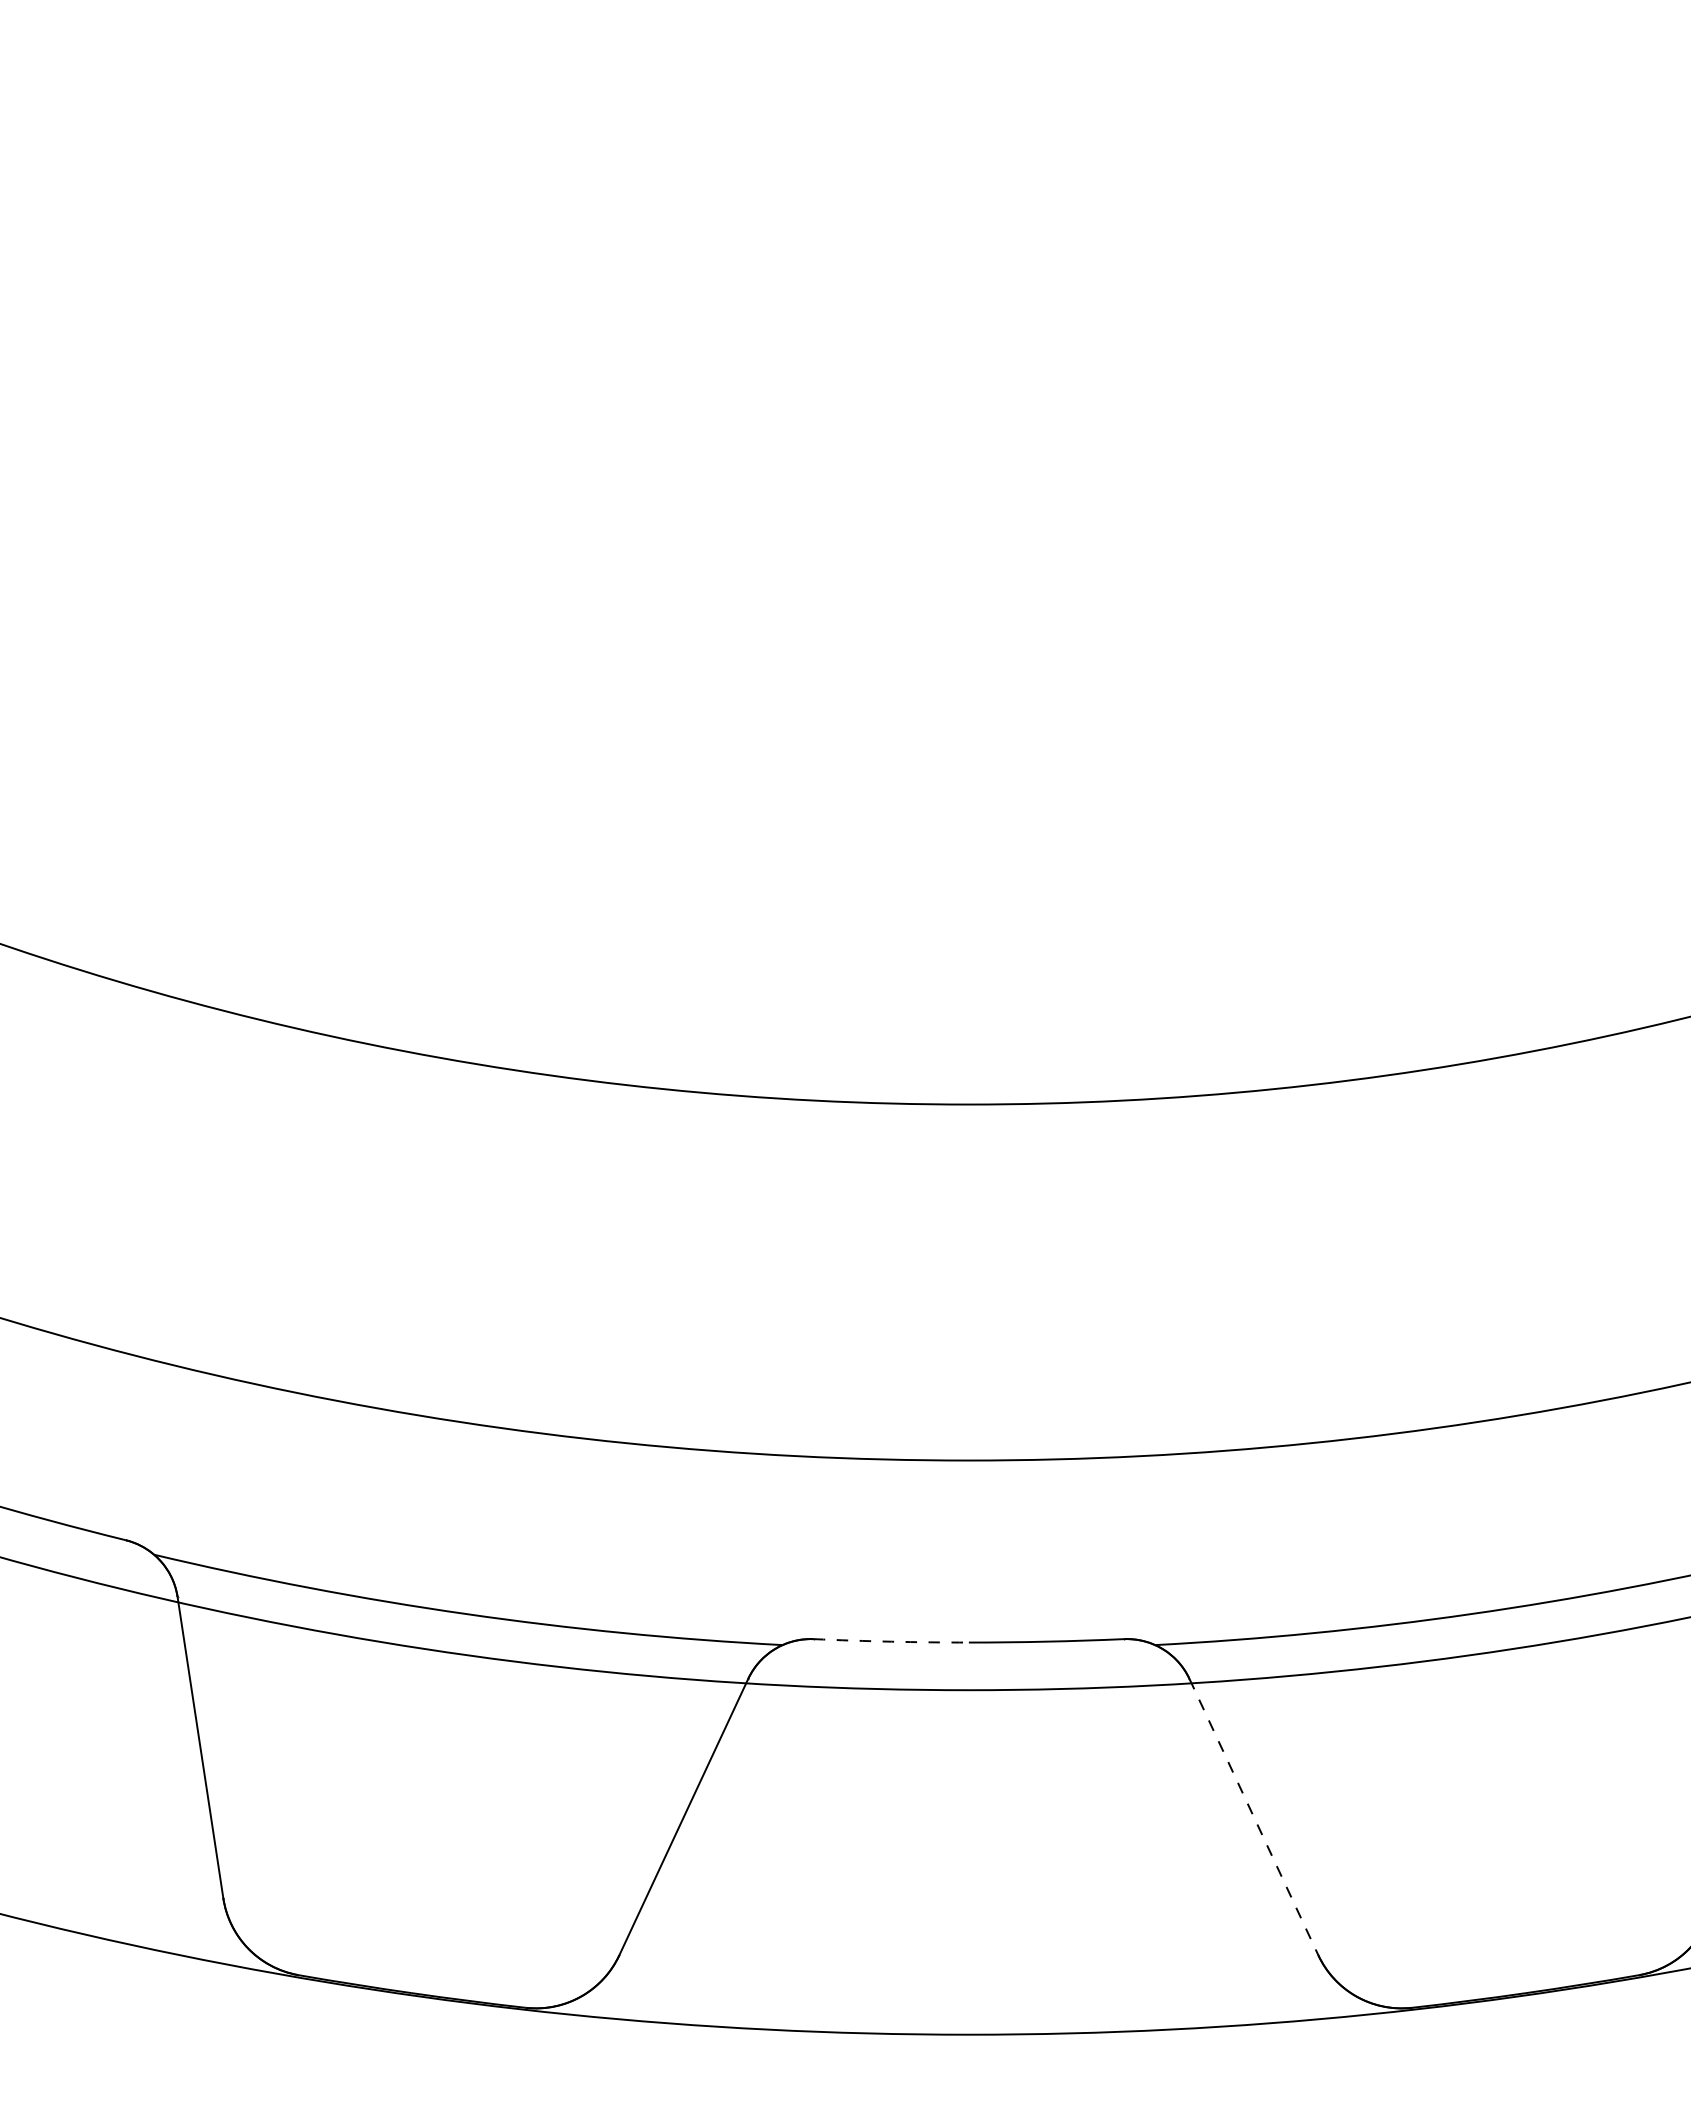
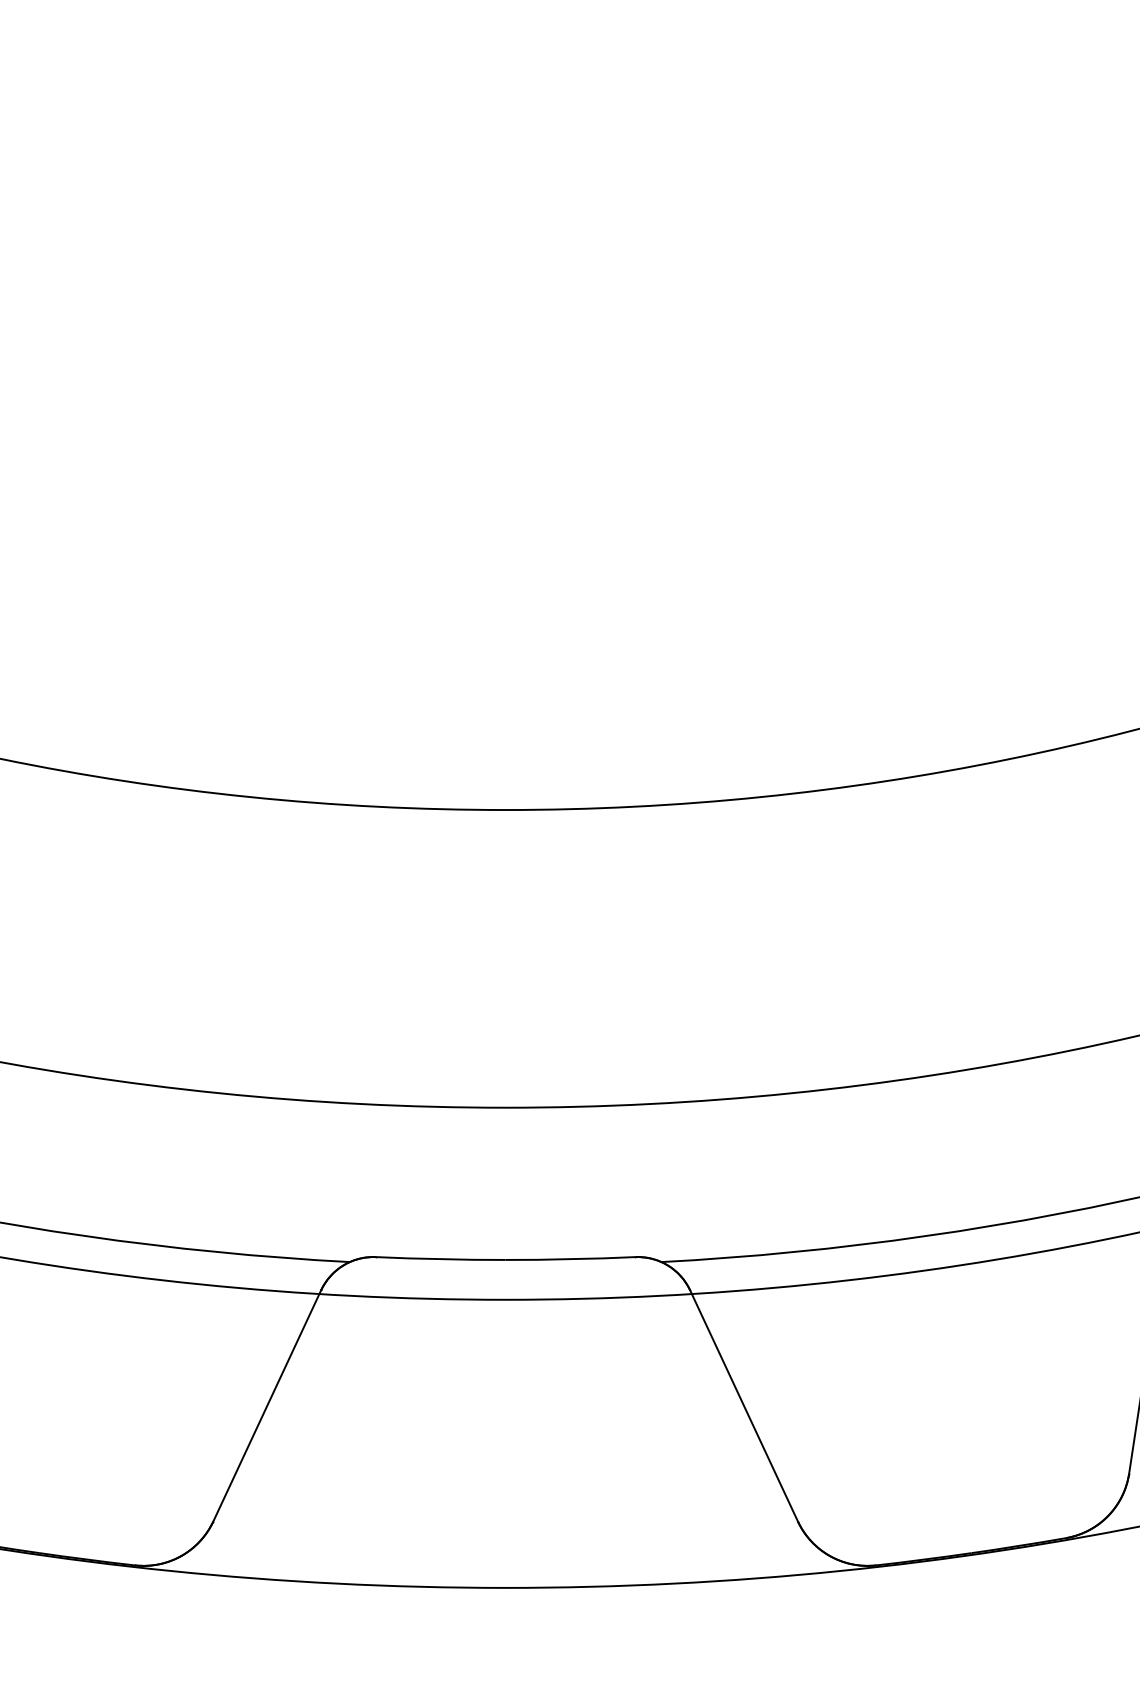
arc: (891, 1641) -> (440, 1259), dashed -> solid
line: (1253, 1817) -> (743, 1406), dashed -> solid

